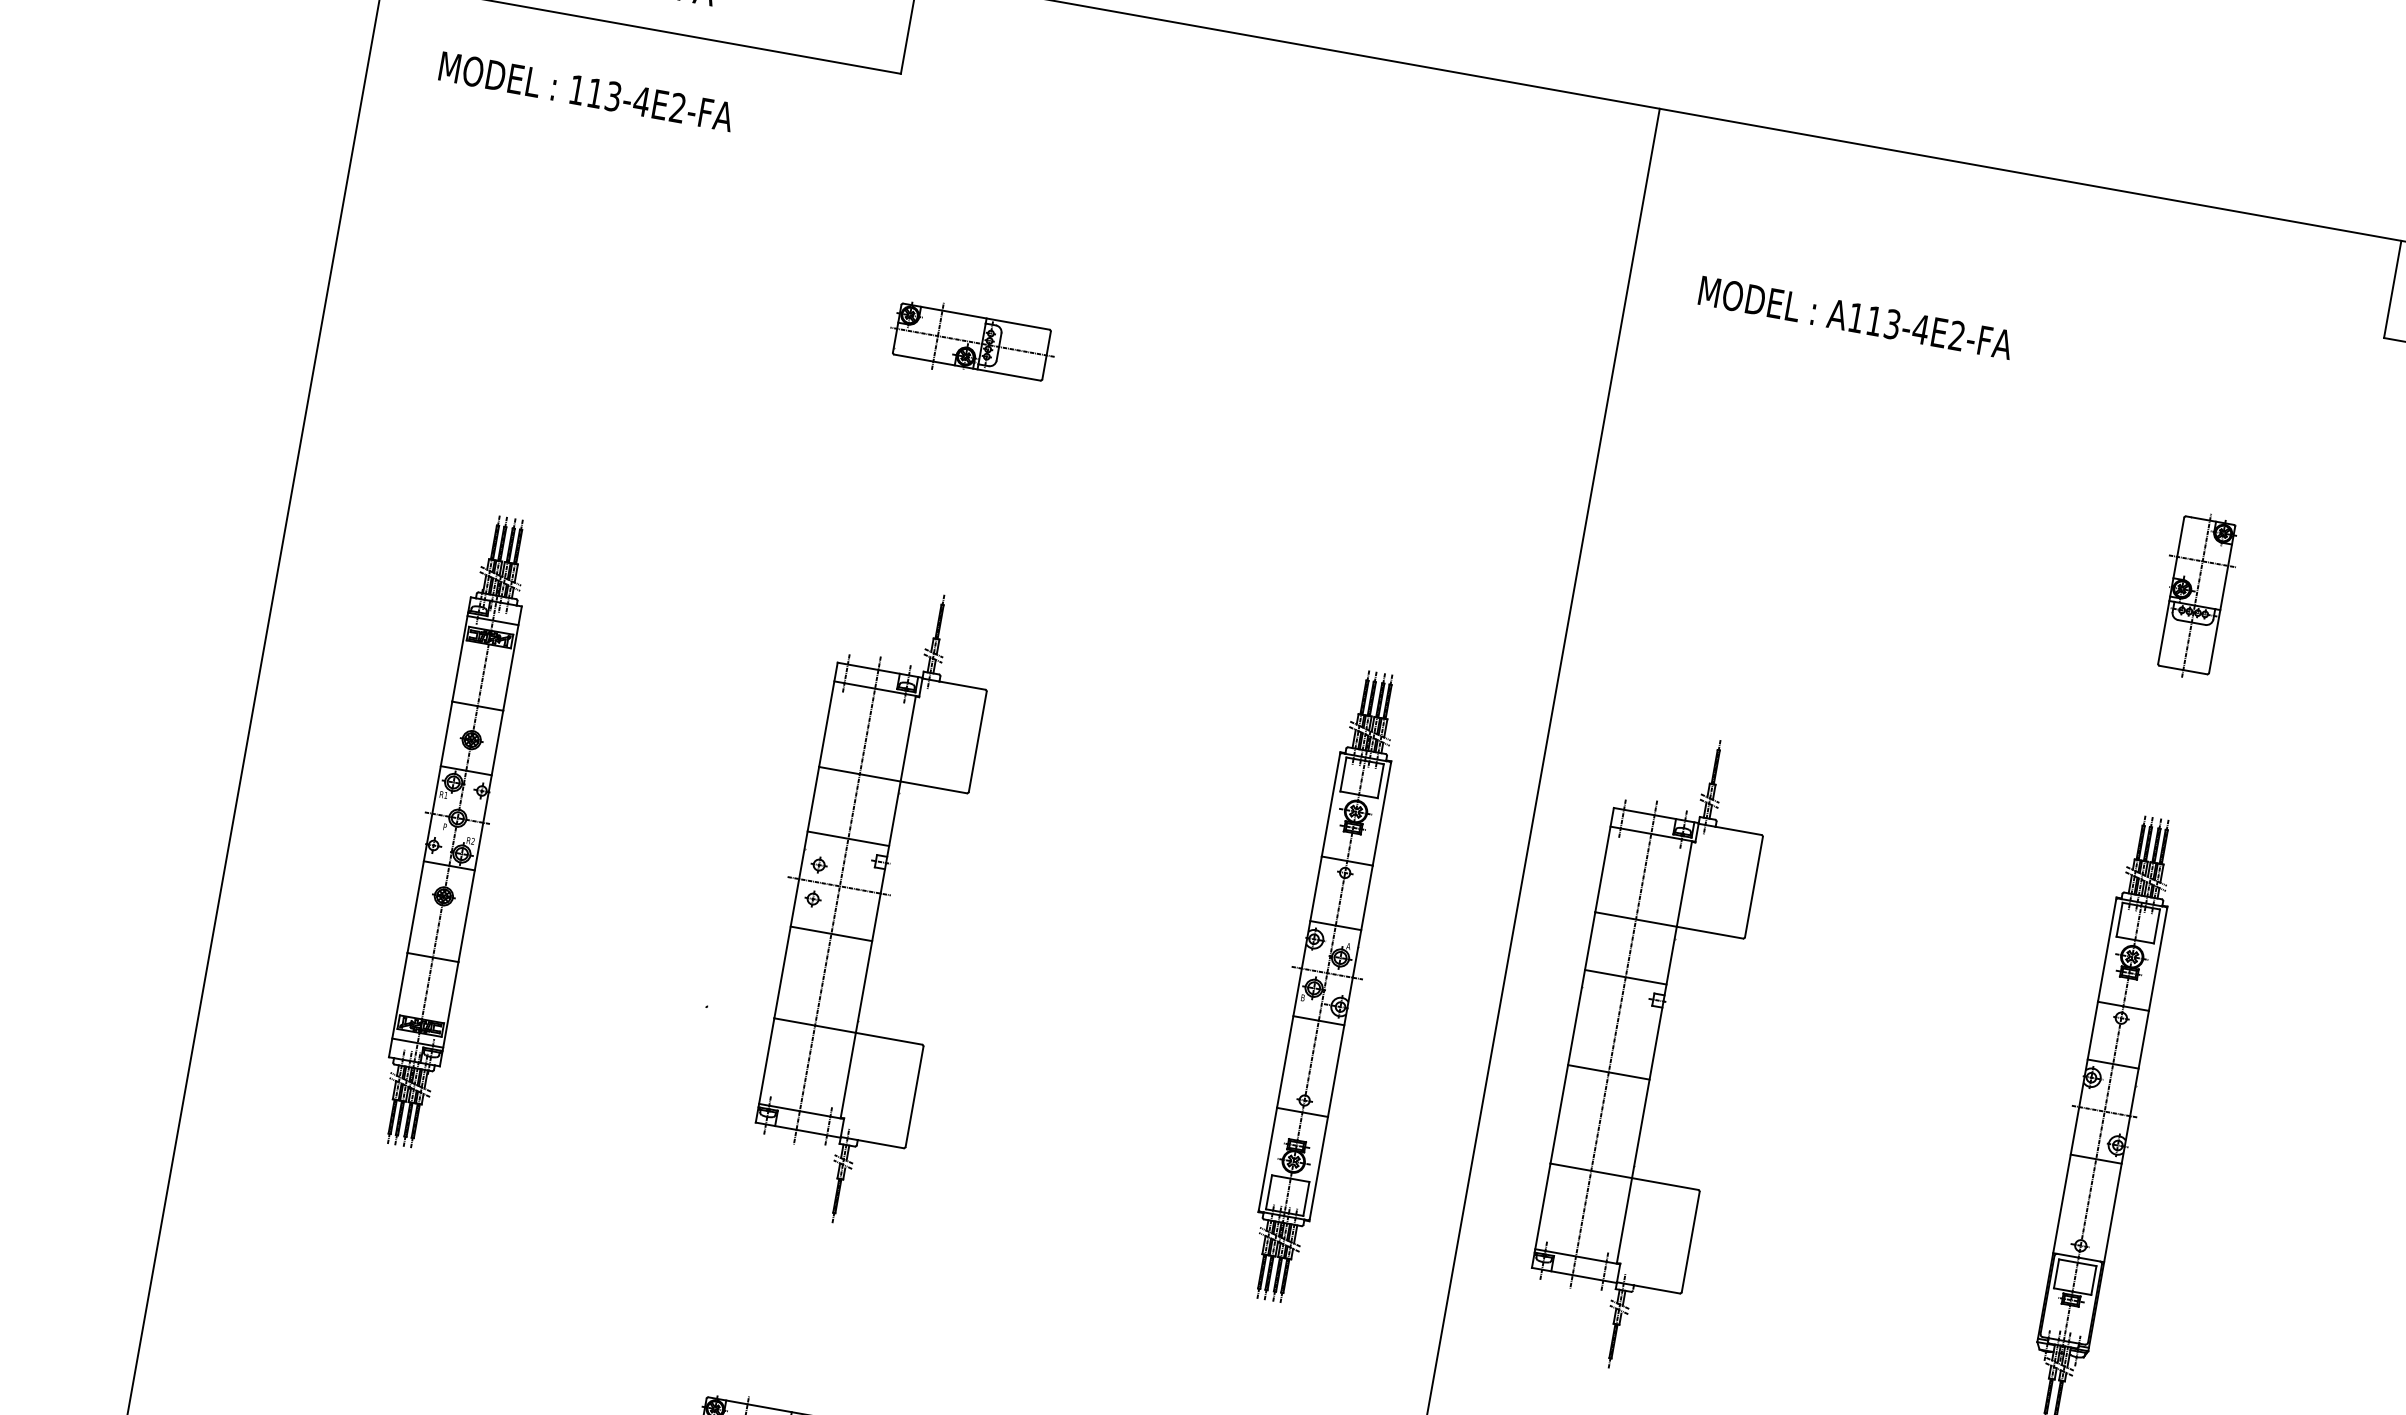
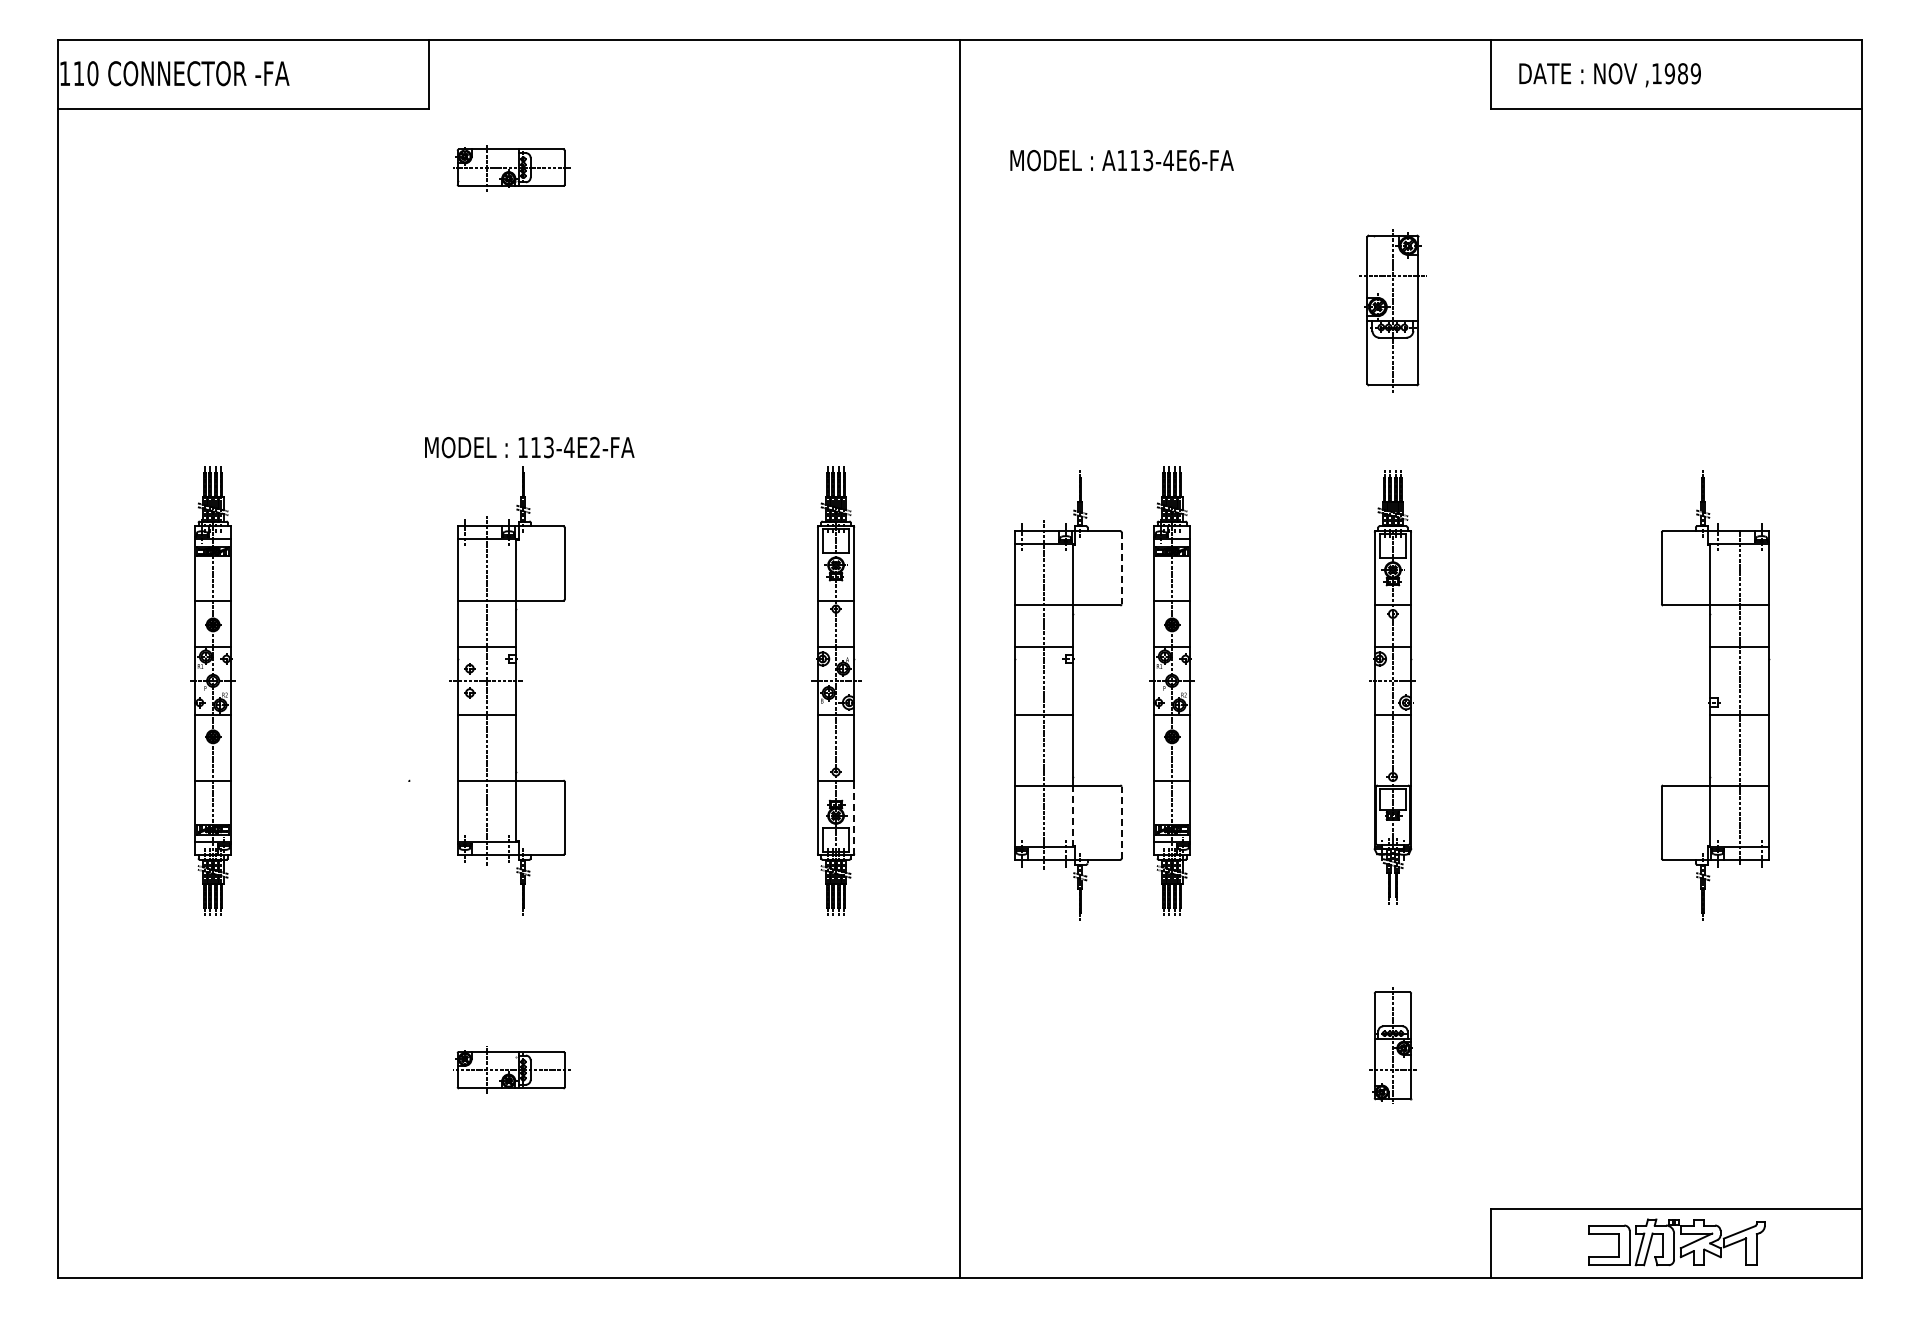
text: (586, 91) -> (529, 447), moved
text: (1957, 335) -> (1194, 160), A113-4E2-FA -> A113-4E6-FA
part: (972, 343) -> (511, 168), moved
part: (2195, 597) -> (1392, 312), size x1.4
line: (1753, 887) -> (1121, 568), solid -> dashed
part: (1793, 1069) -> (1171, 690), added
line: (1319, 1168) -> (854, 817), solid -> dashed
line: (1623, 1221) -> (1072, 816), solid -> dashed
line: (1690, 1241) -> (1121, 822), solid -> dashed

